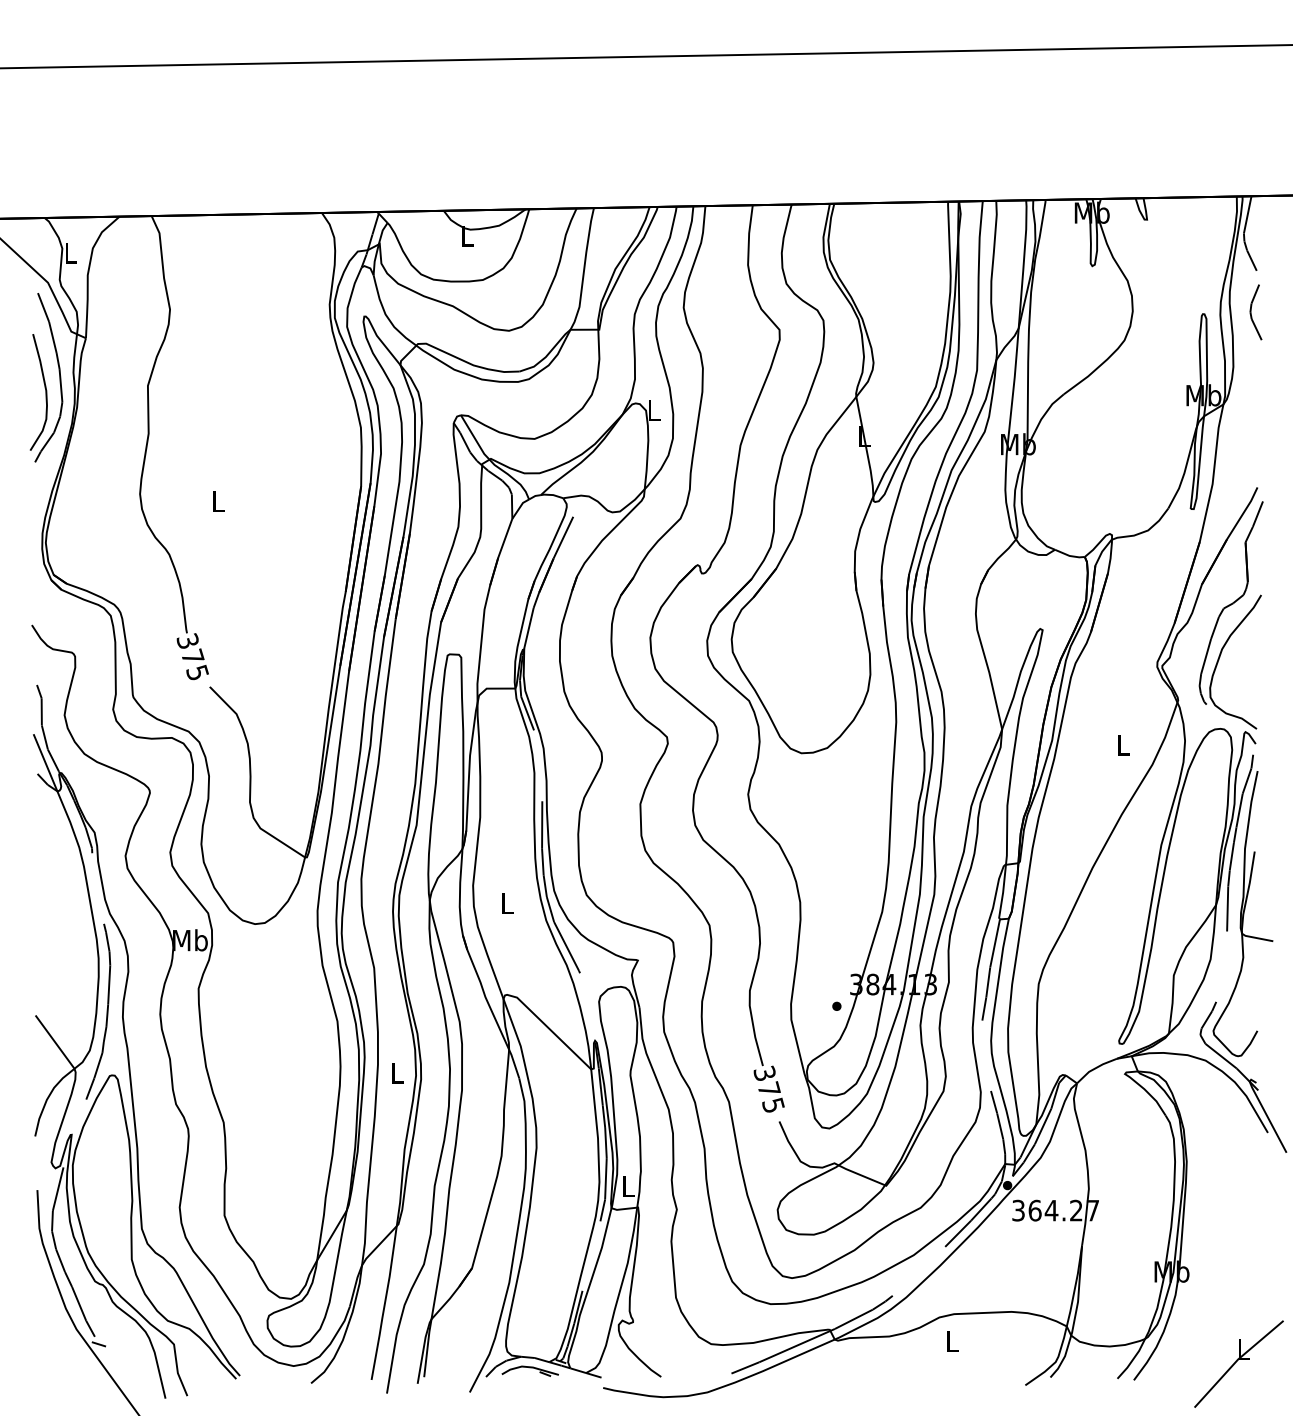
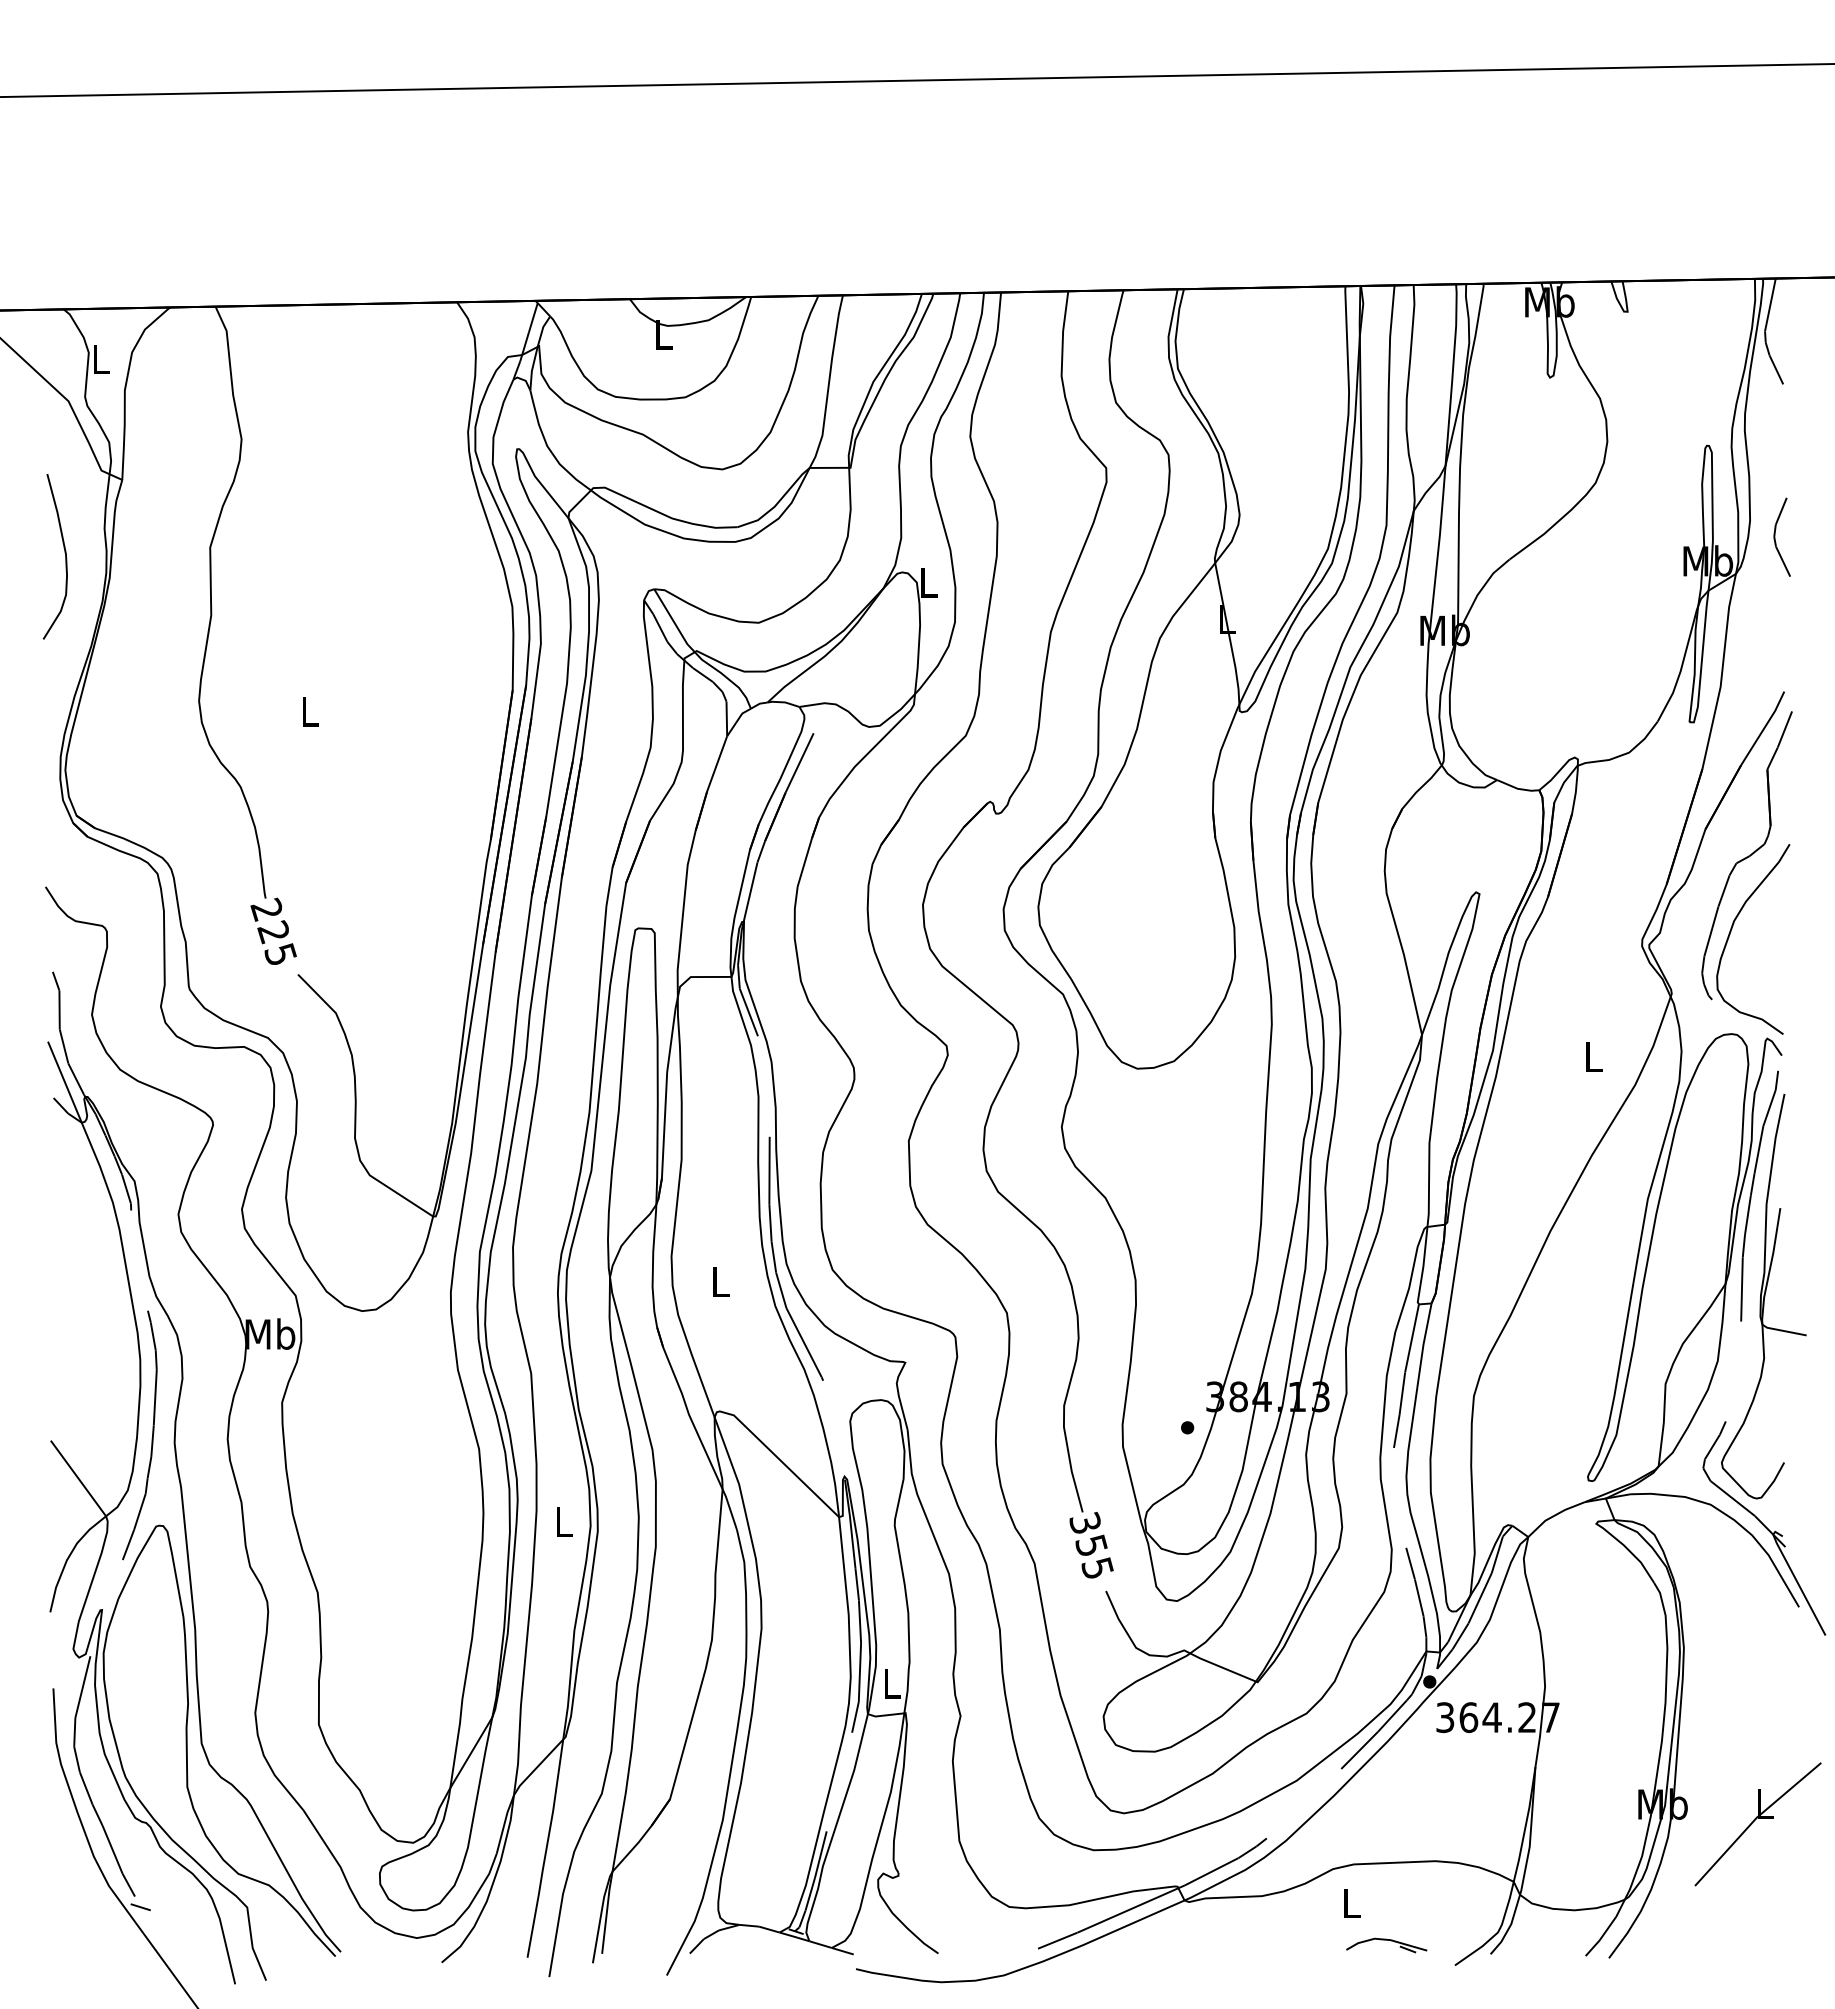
line: (1251, 311) -> (1775, 536), moved
curve: (59, 376) -> (84, 534), removed
text: (190, 648) -> (270, 920), 375 -> 225
text: (769, 1088) -> (1091, 1544), 375 -> 355
part: (1238, 1364) -> (1757, 1824), moved
part: (530, 1371) -> (1386, 1945), moved

